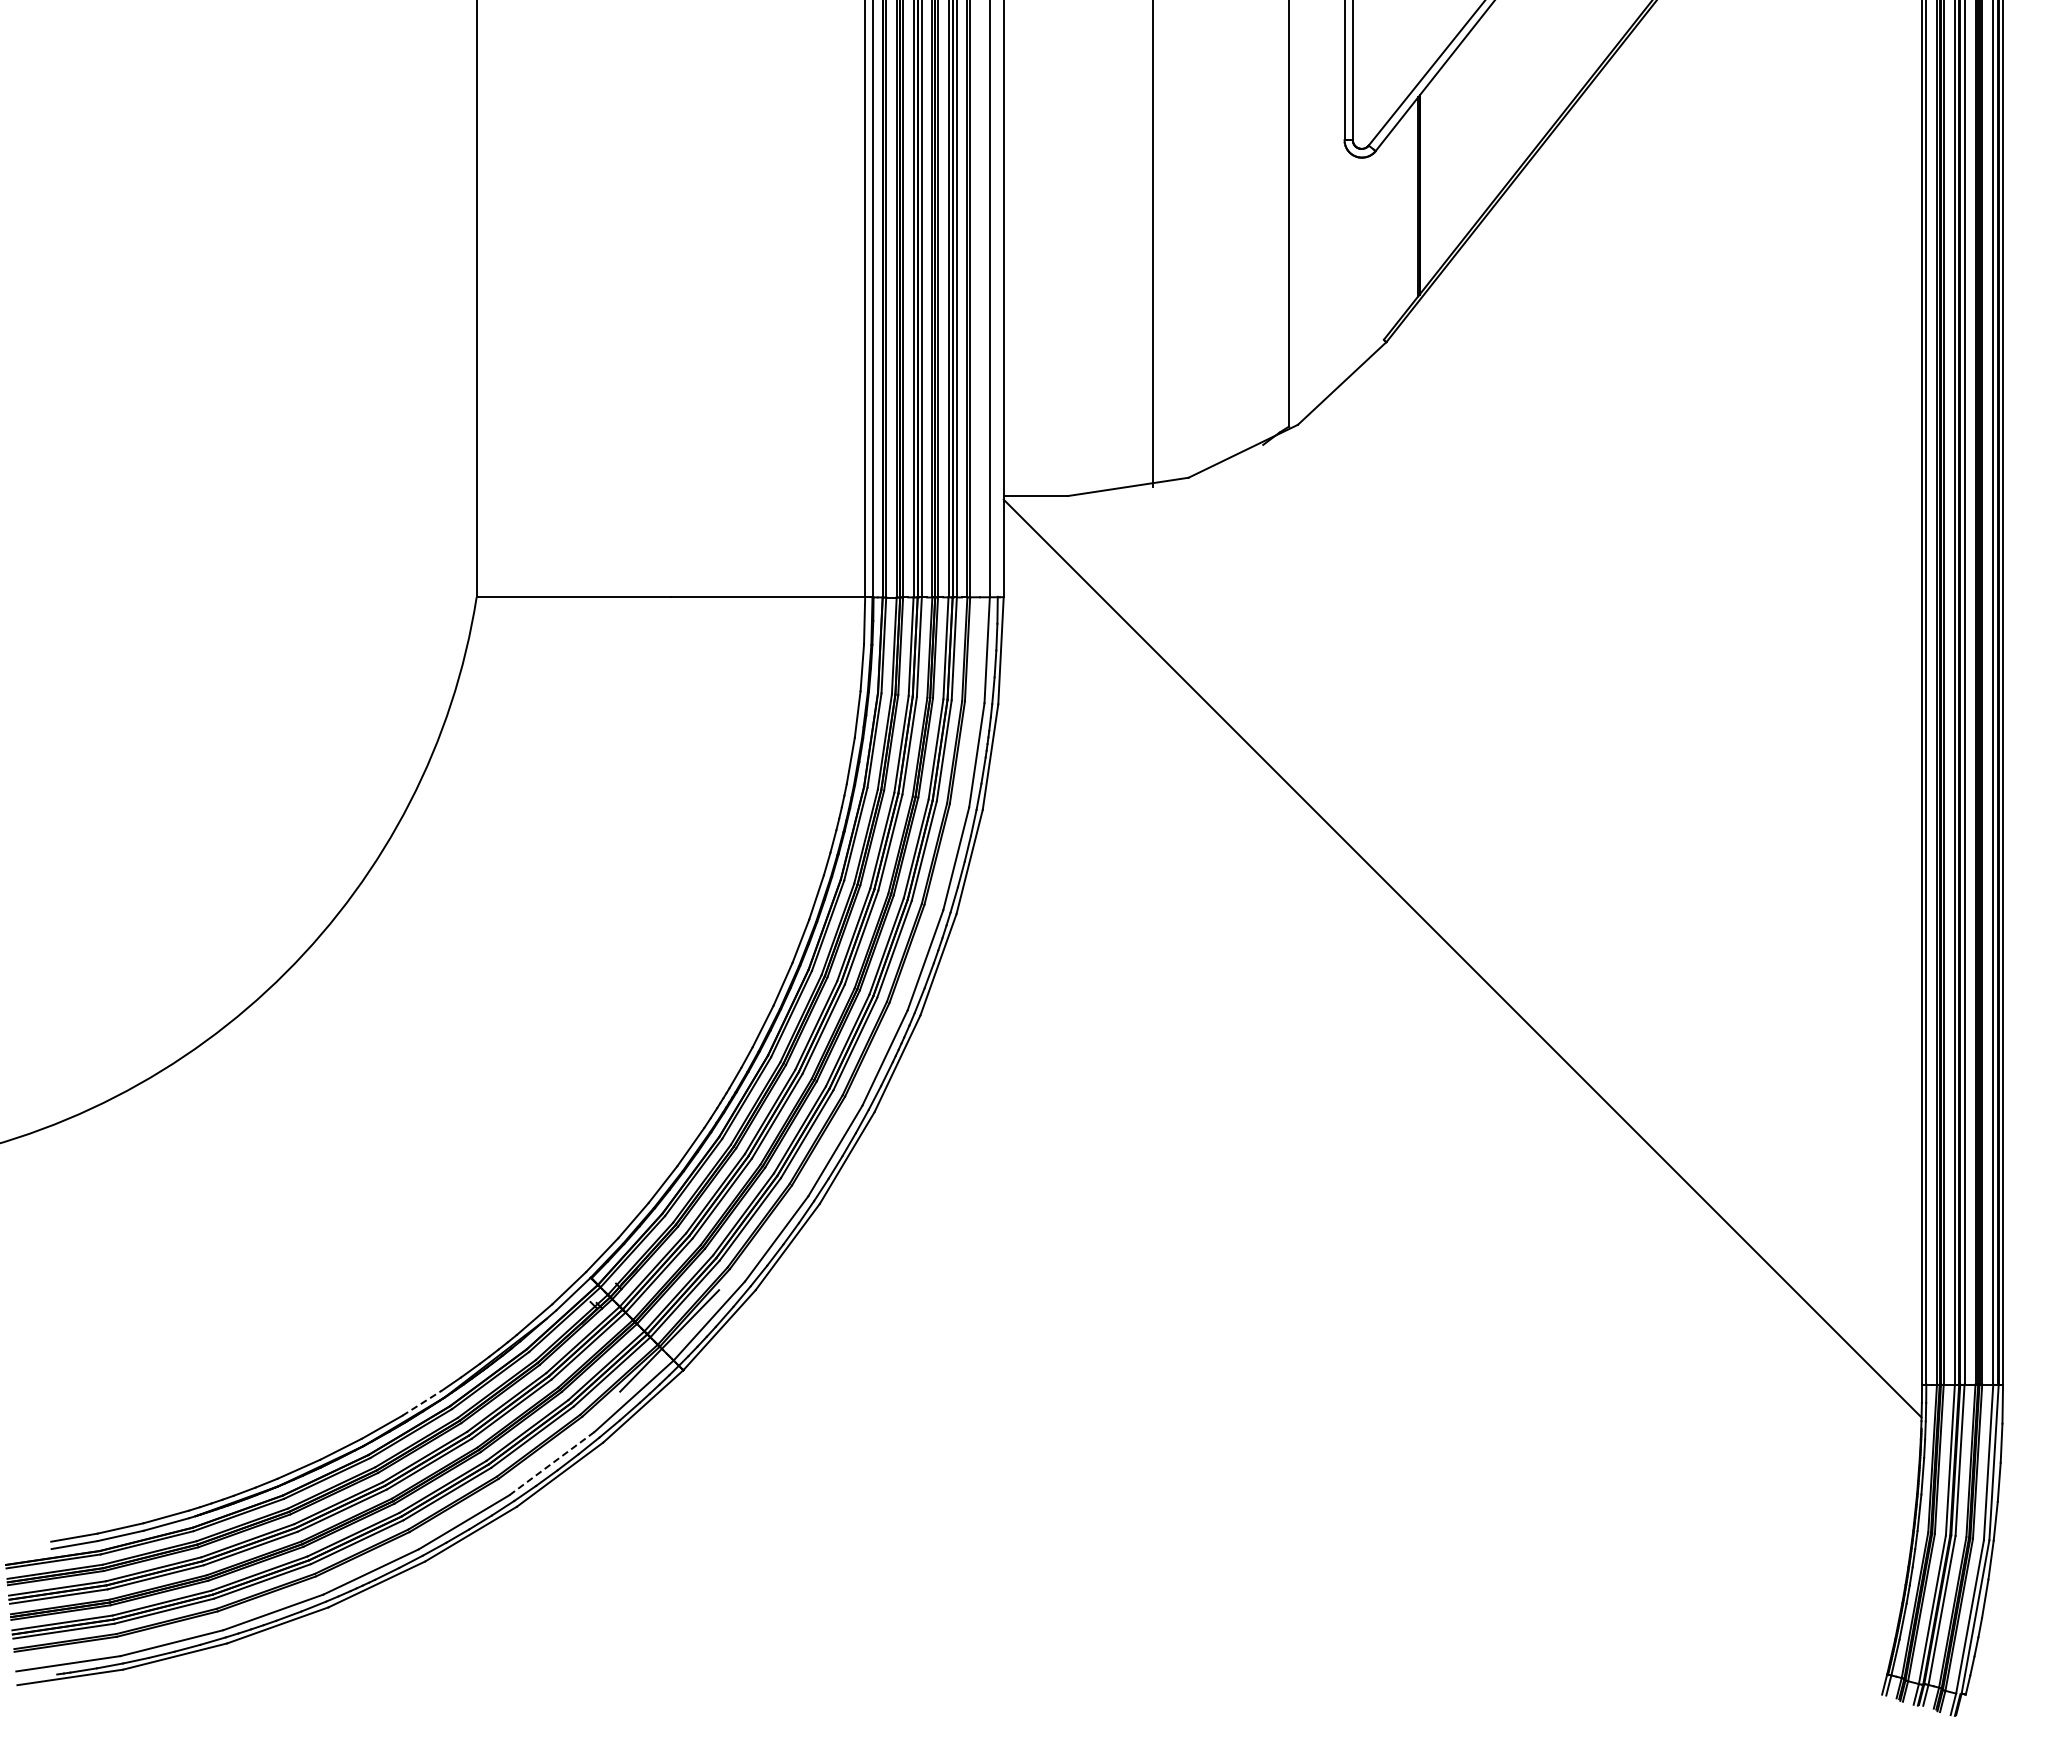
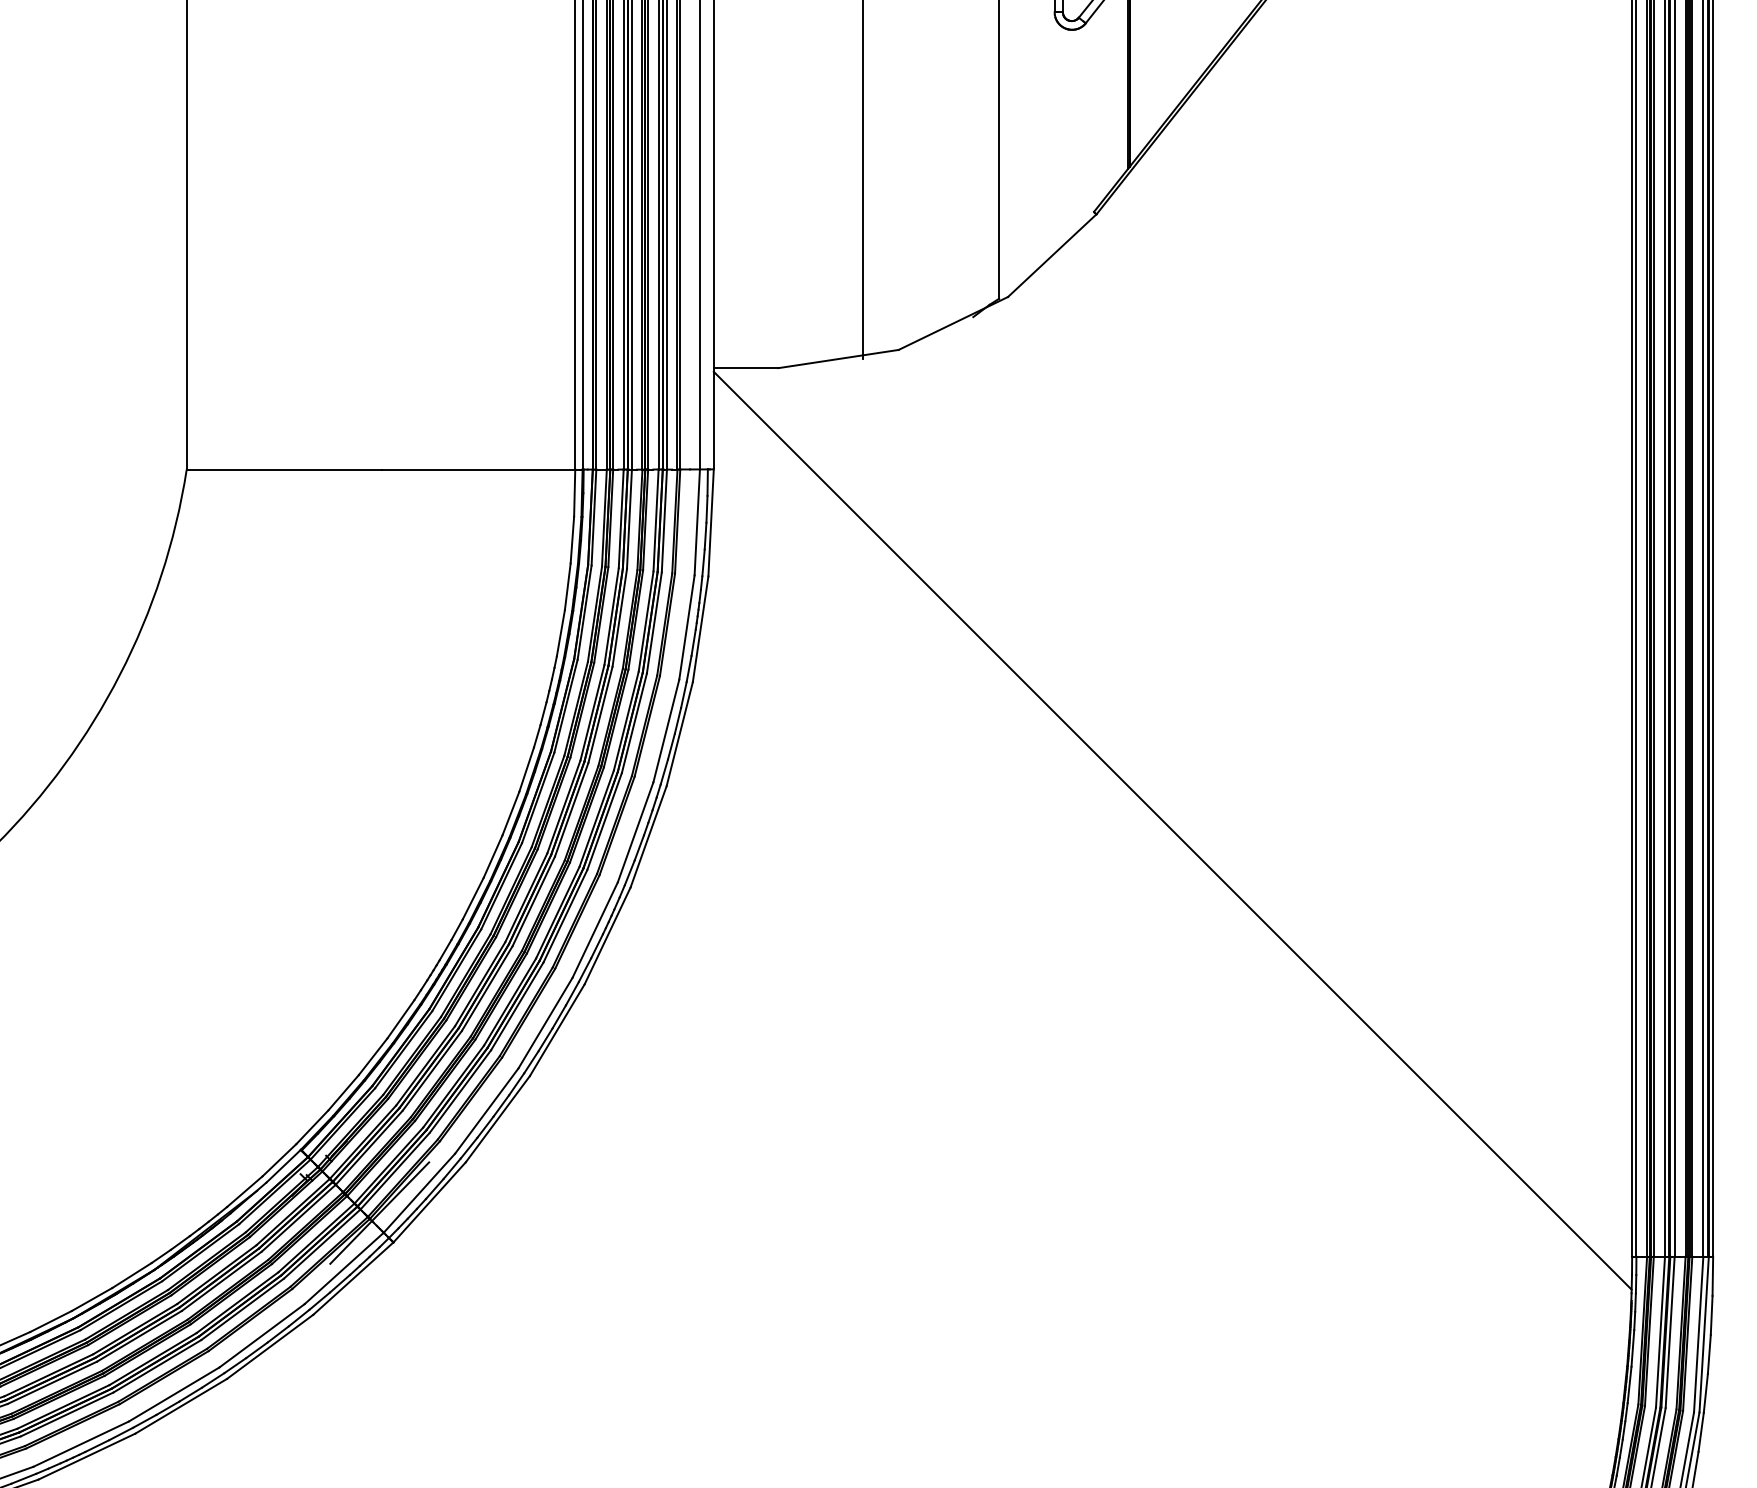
line: (422, 1403) -> (132, 1275), dashed -> solid
line: (552, 1463) -> (262, 1335), dashed -> solid

